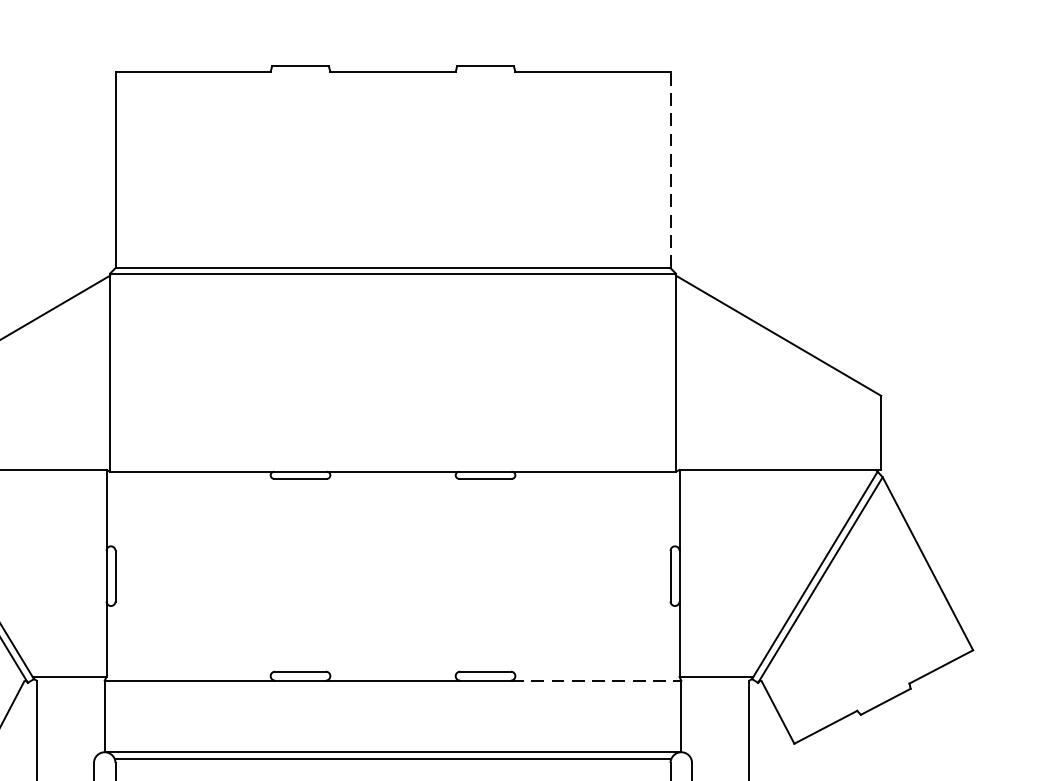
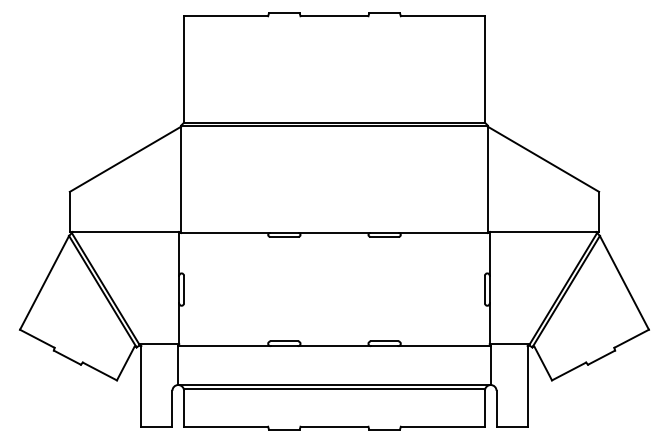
line: (669, 168) -> (484, 68), dashed -> solid
line: (597, 681) -> (445, 346), dashed -> solid

